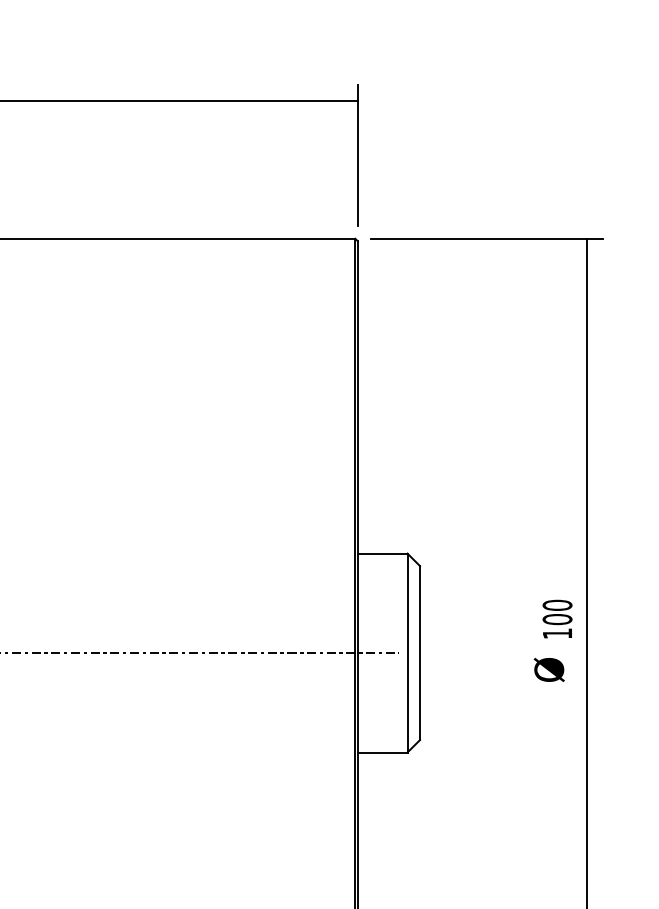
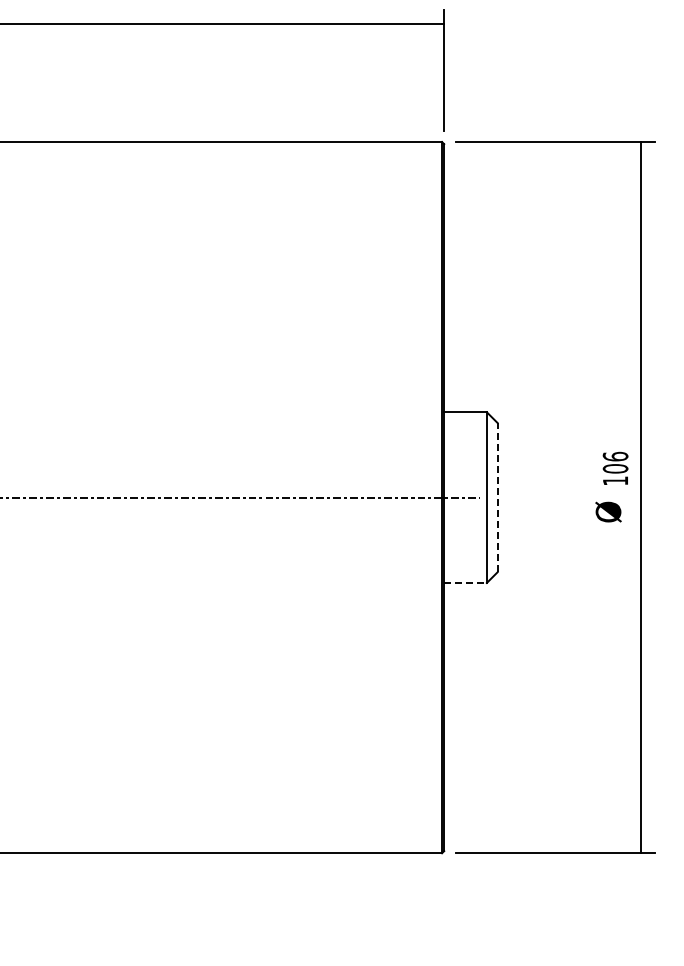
text: (557, 605) -> (615, 456), 100 -> 106
line: (419, 652) -> (497, 497), solid -> dashed
line: (383, 751) -> (466, 582), solid -> dashed

